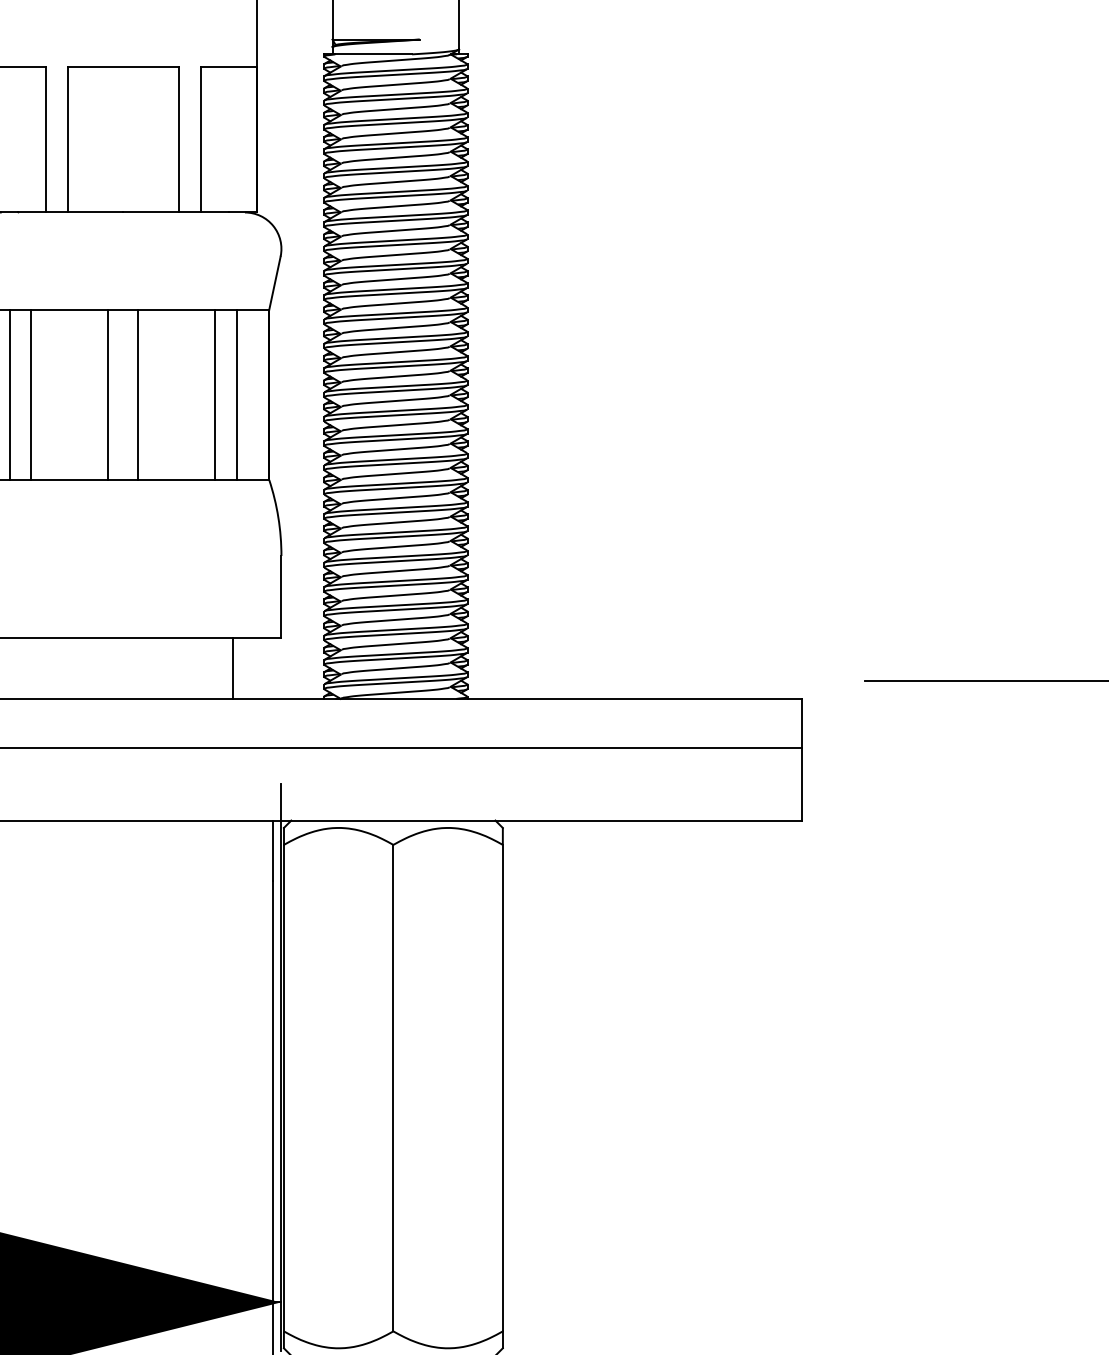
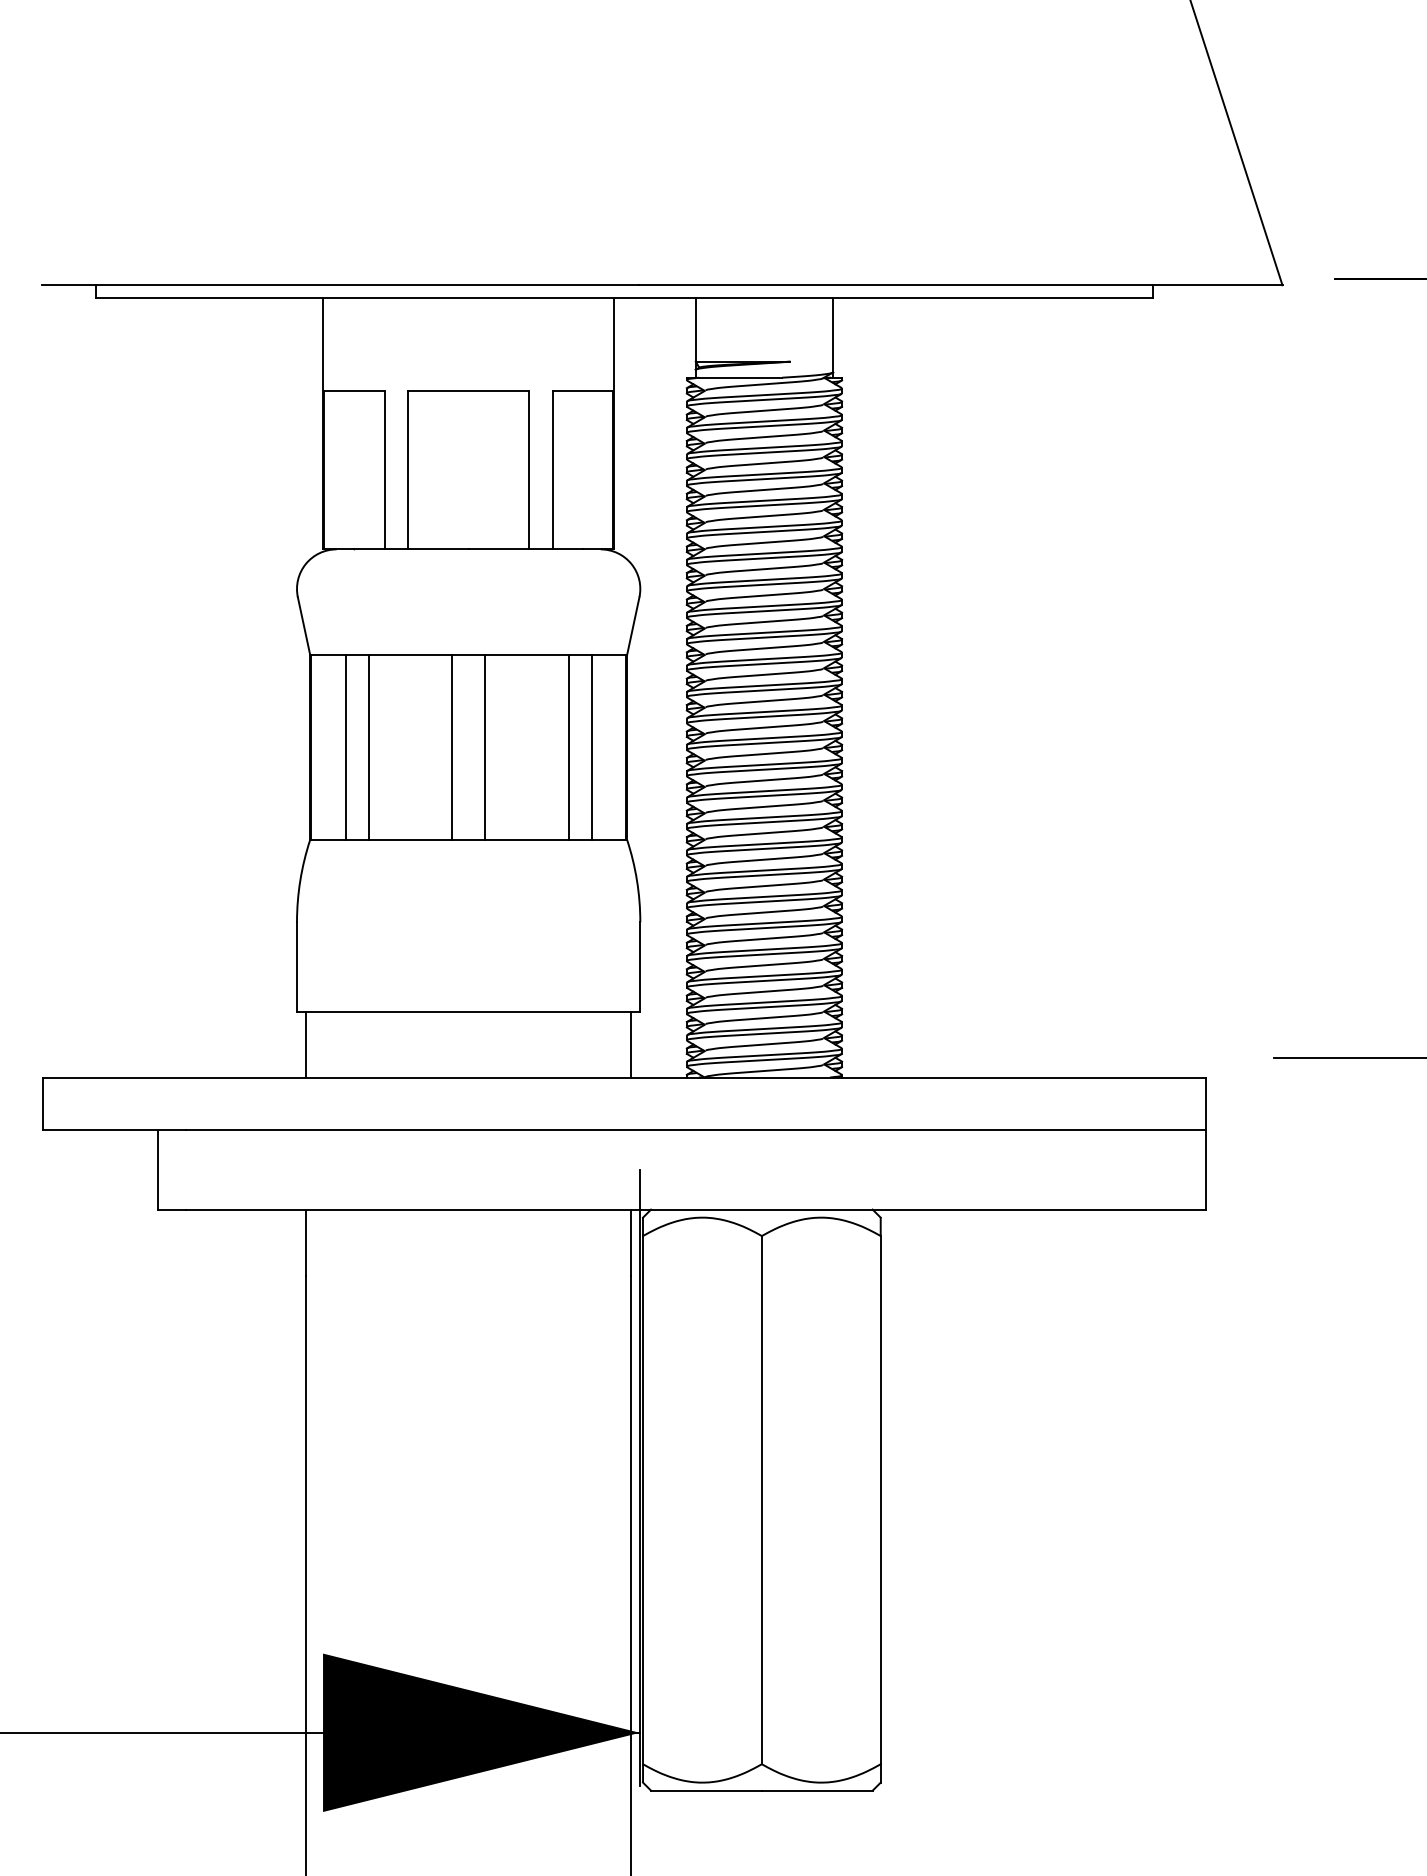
line: (233, 668) -> (631, 1044), moved

